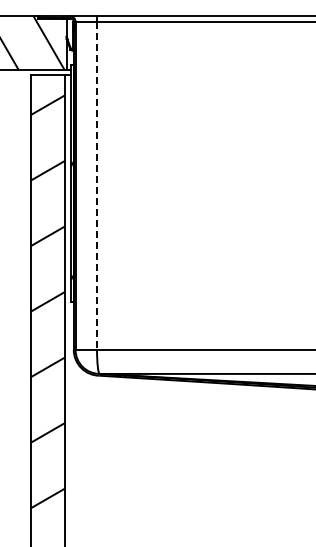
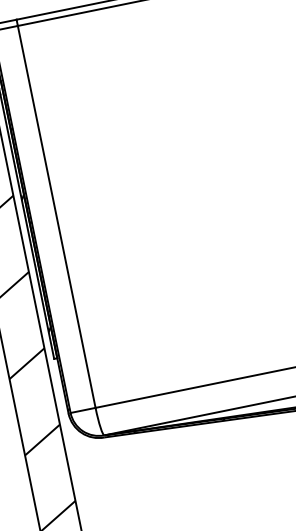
line: (97, 186) -> (57, 217), dashed -> solid

